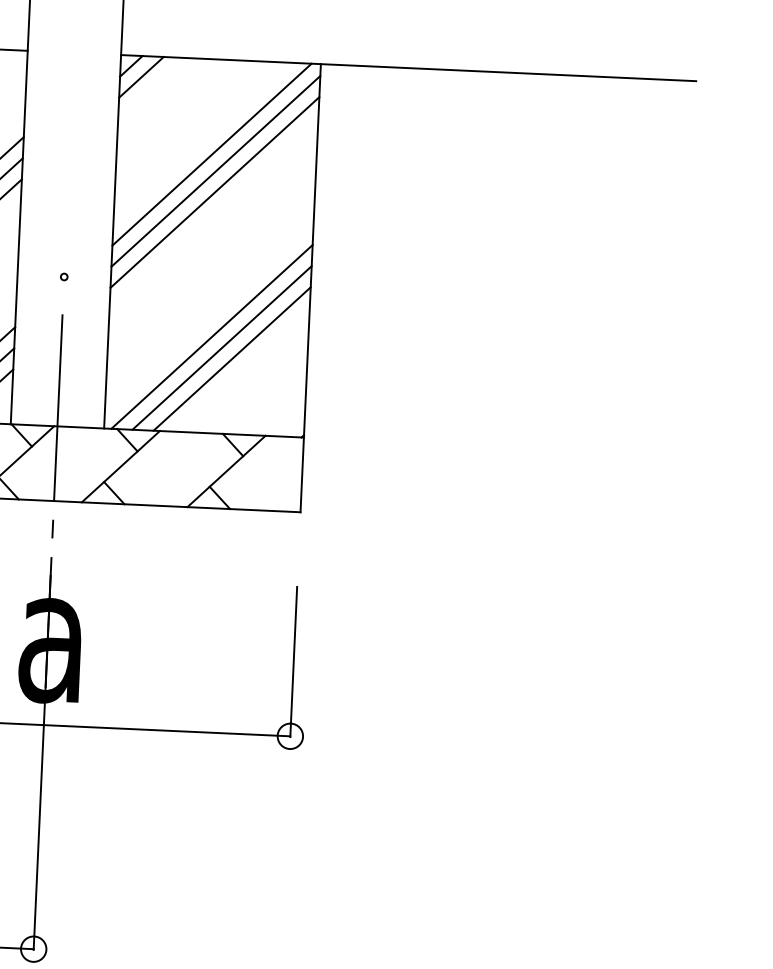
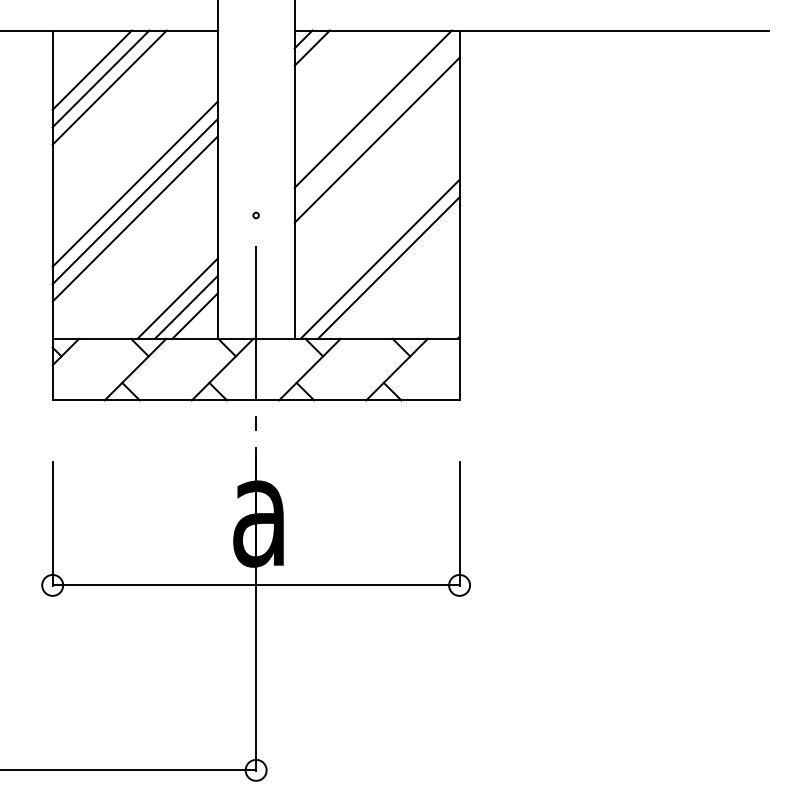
line: (215, 170) -> (376, 122), removed
line: (232, 358) -> (397, 276), removed

